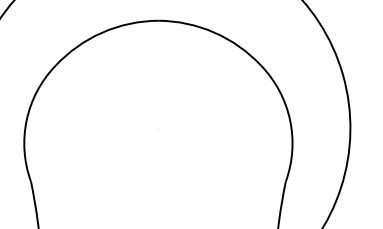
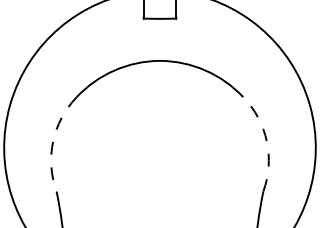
arc: (27, 120) -> (53, 141), solid -> dashed
arc: (289, 120) -> (266, 141), solid -> dashed

